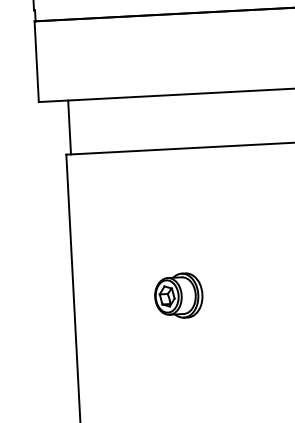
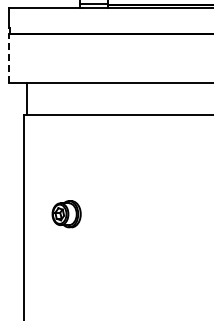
line: (36, 61) -> (9, 58), solid -> dashed
part: (178, 296) -> (66, 214), moved

